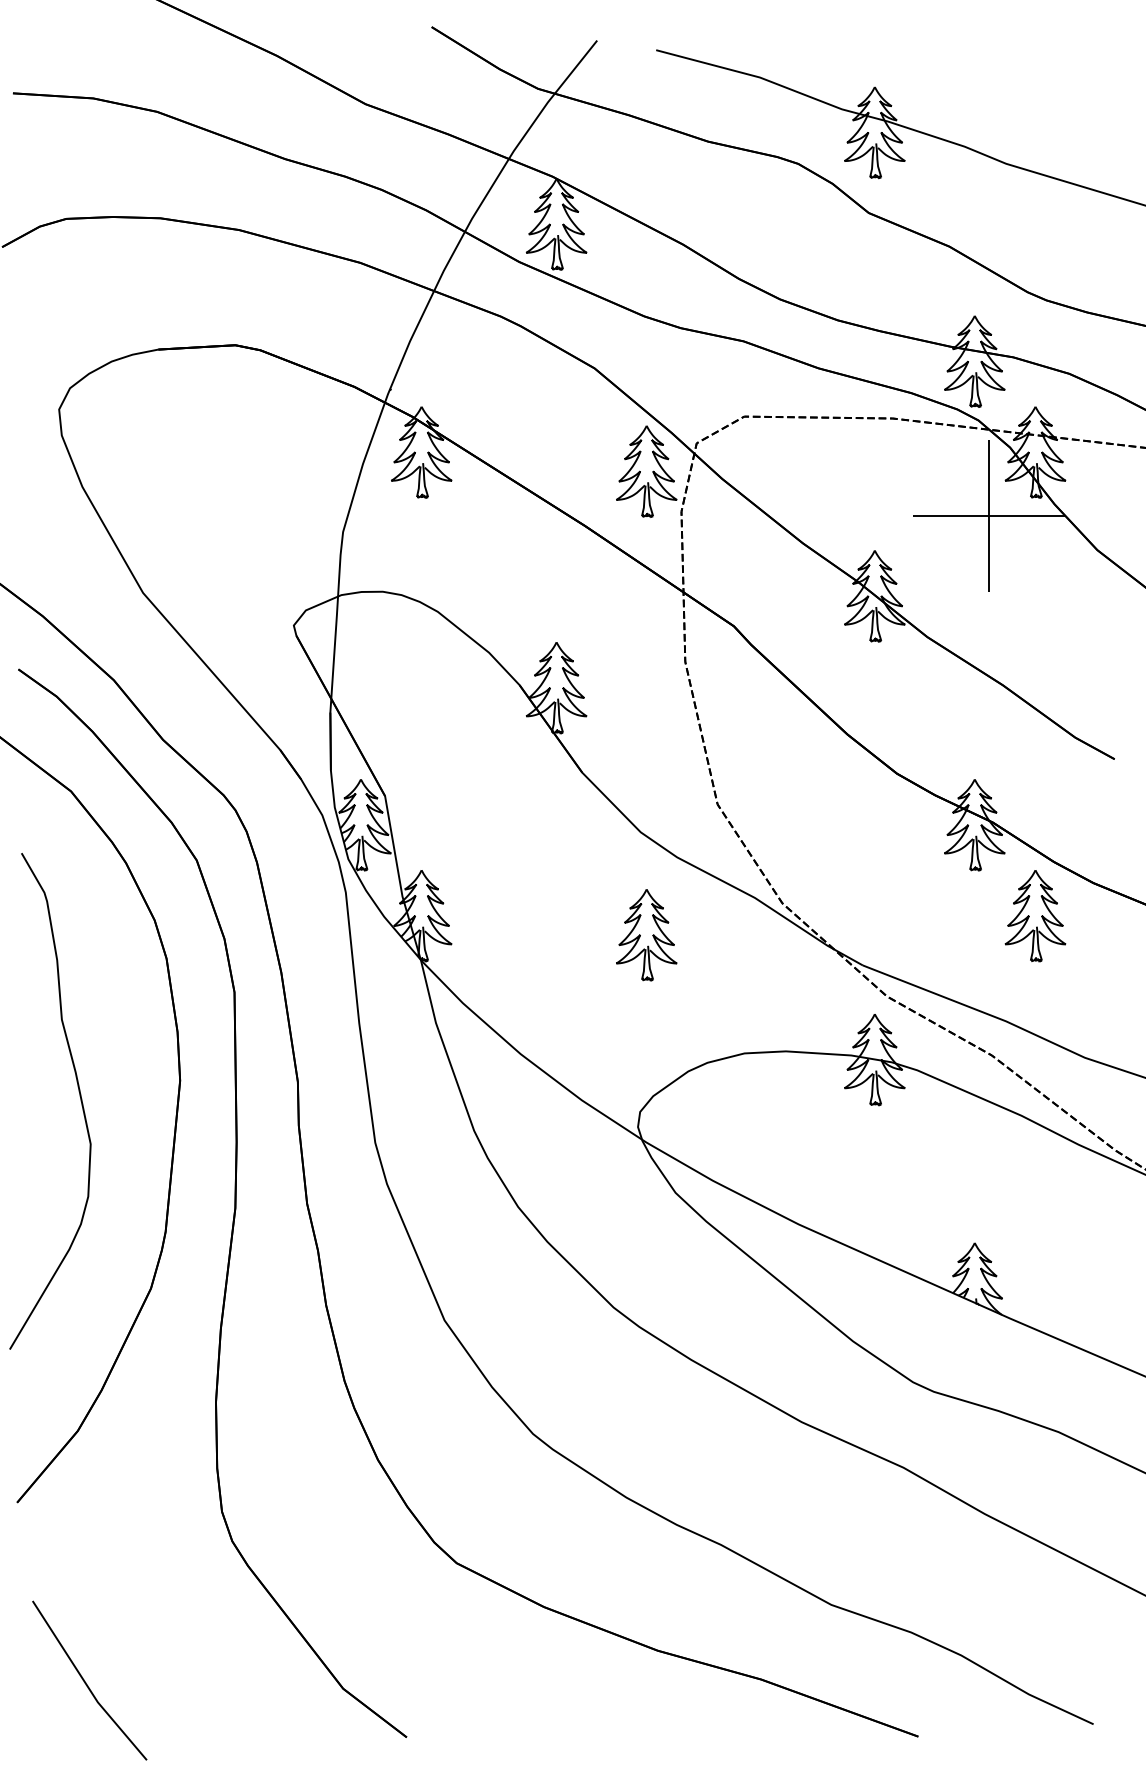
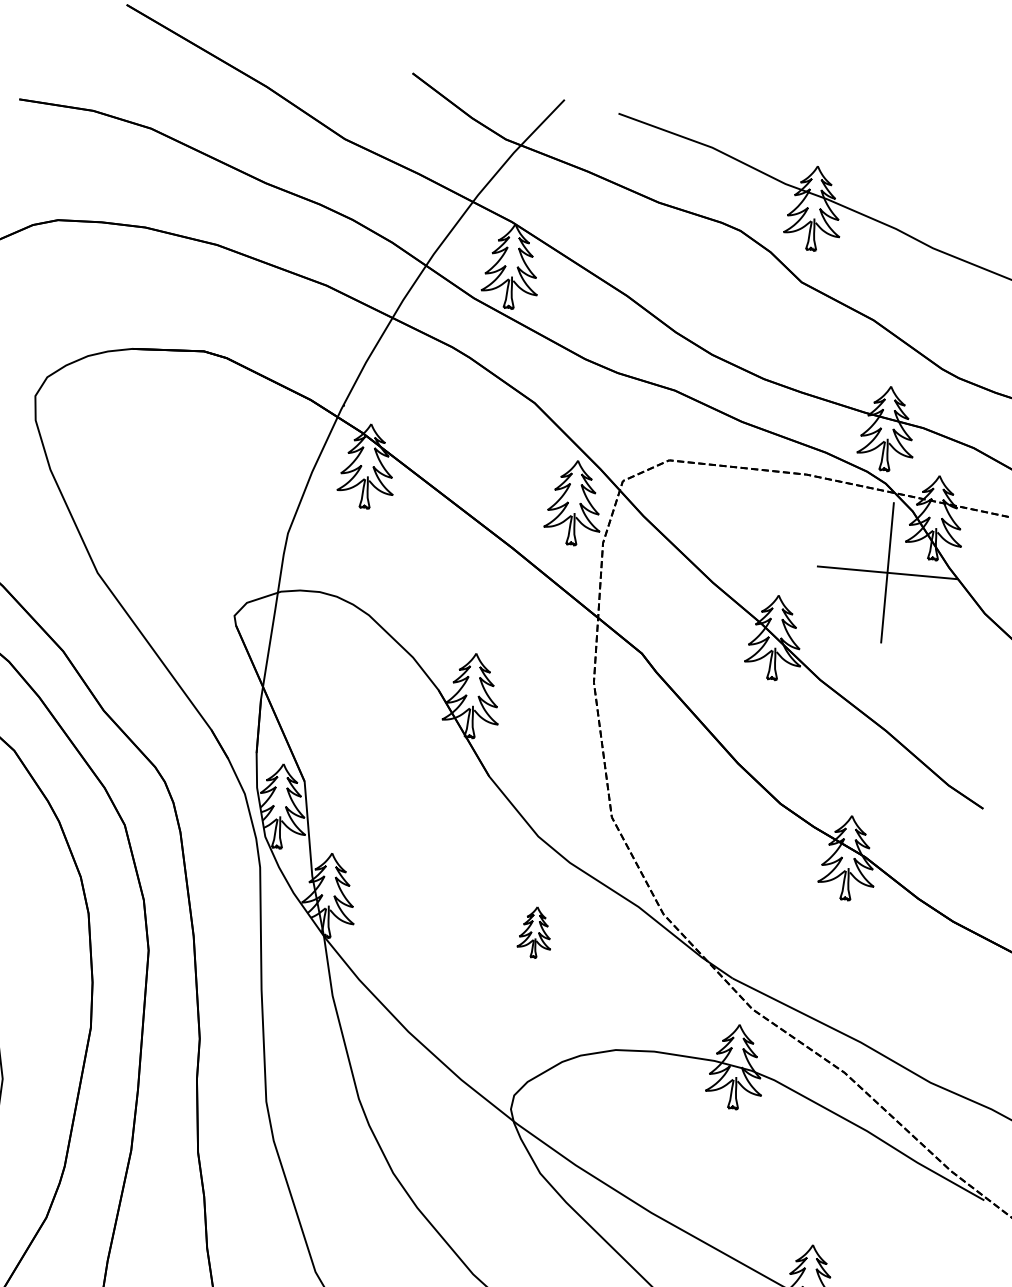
part: (1035, 916) -> (896, 947), removed
part: (646, 935) -> (534, 932), size x0.6

